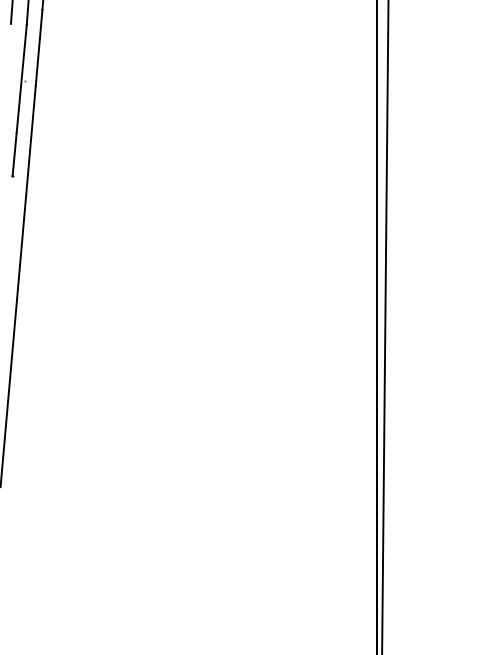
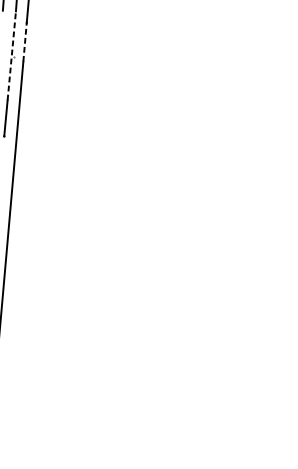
line: (37, 62) -> (24, 42), solid -> dashed
line: (21, 78) -> (11, 55), solid -> dashed

